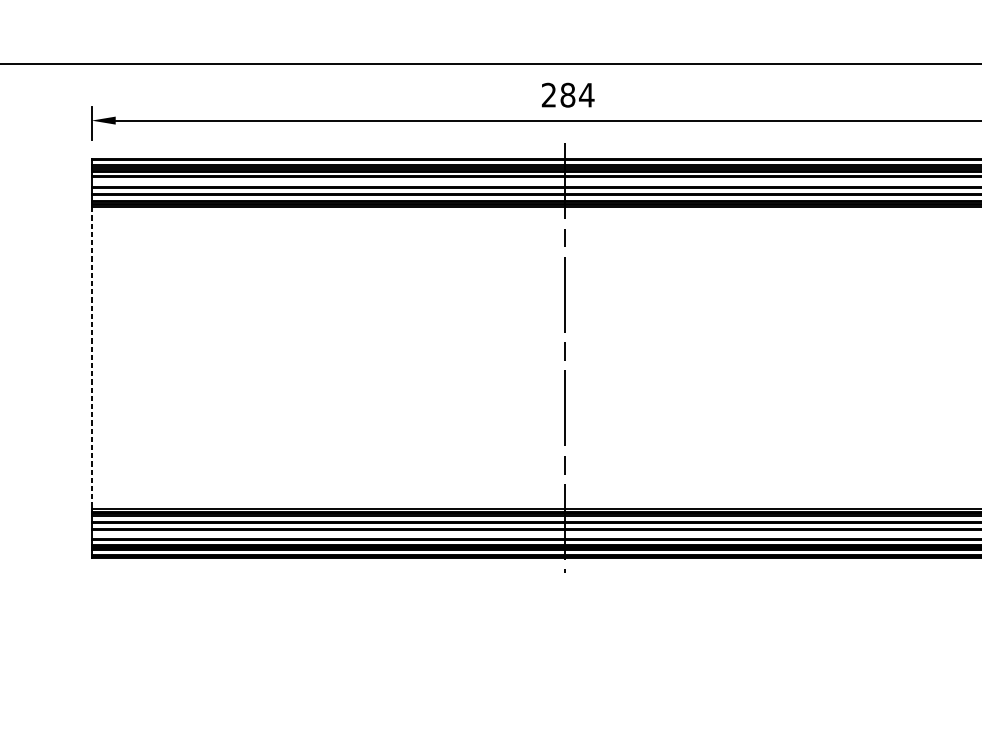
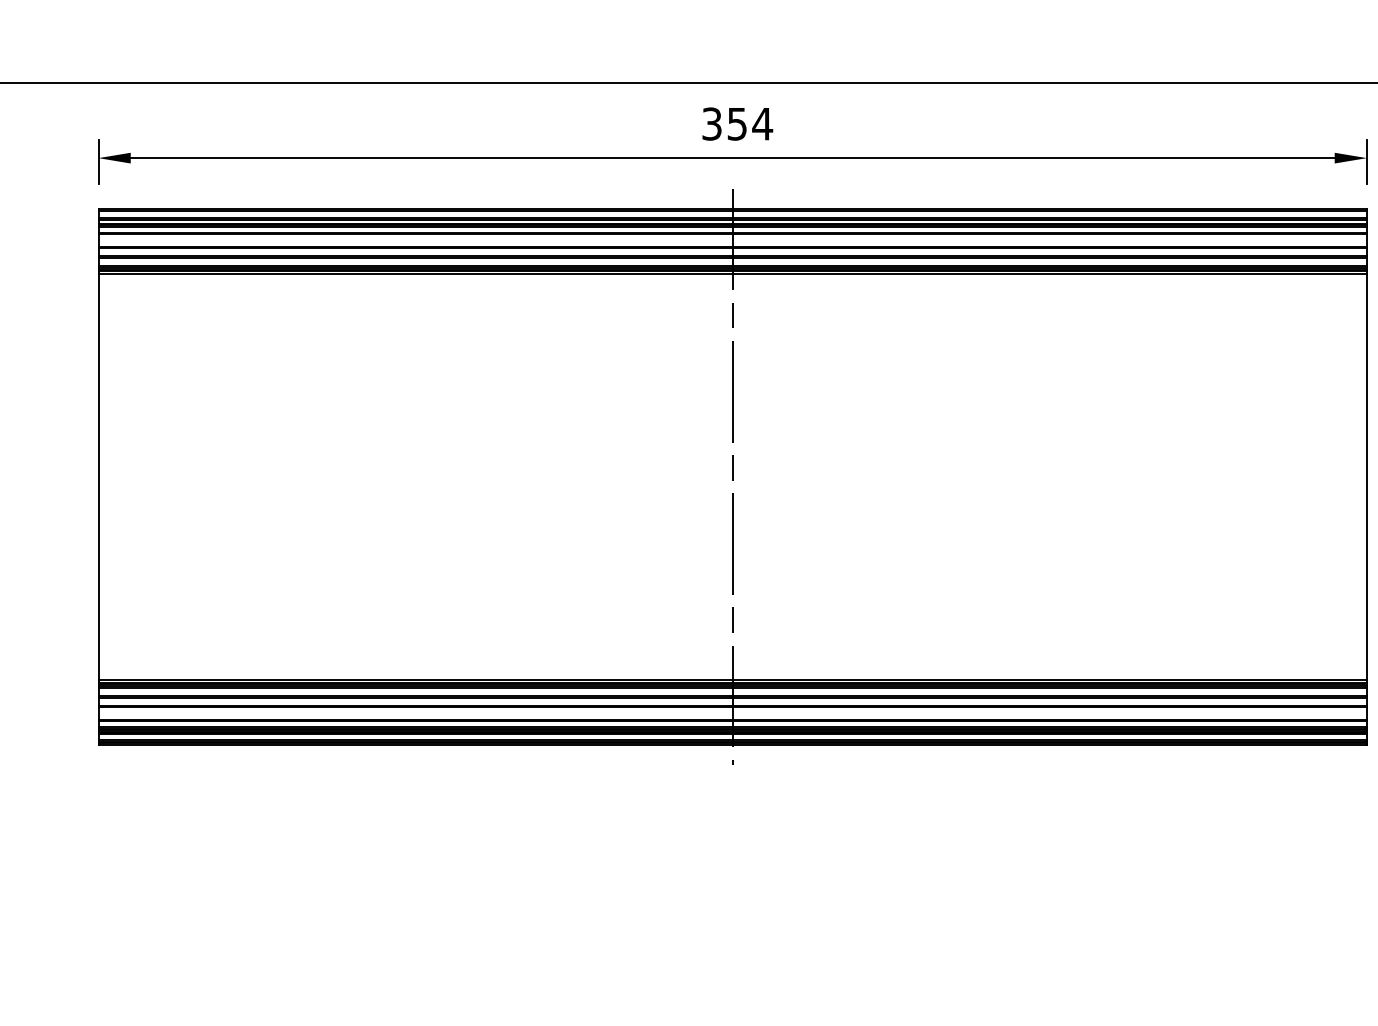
text: (558, 94) -> (724, 123), 284 -> 354
line: (91, 357) -> (98, 476), dashed -> solid

